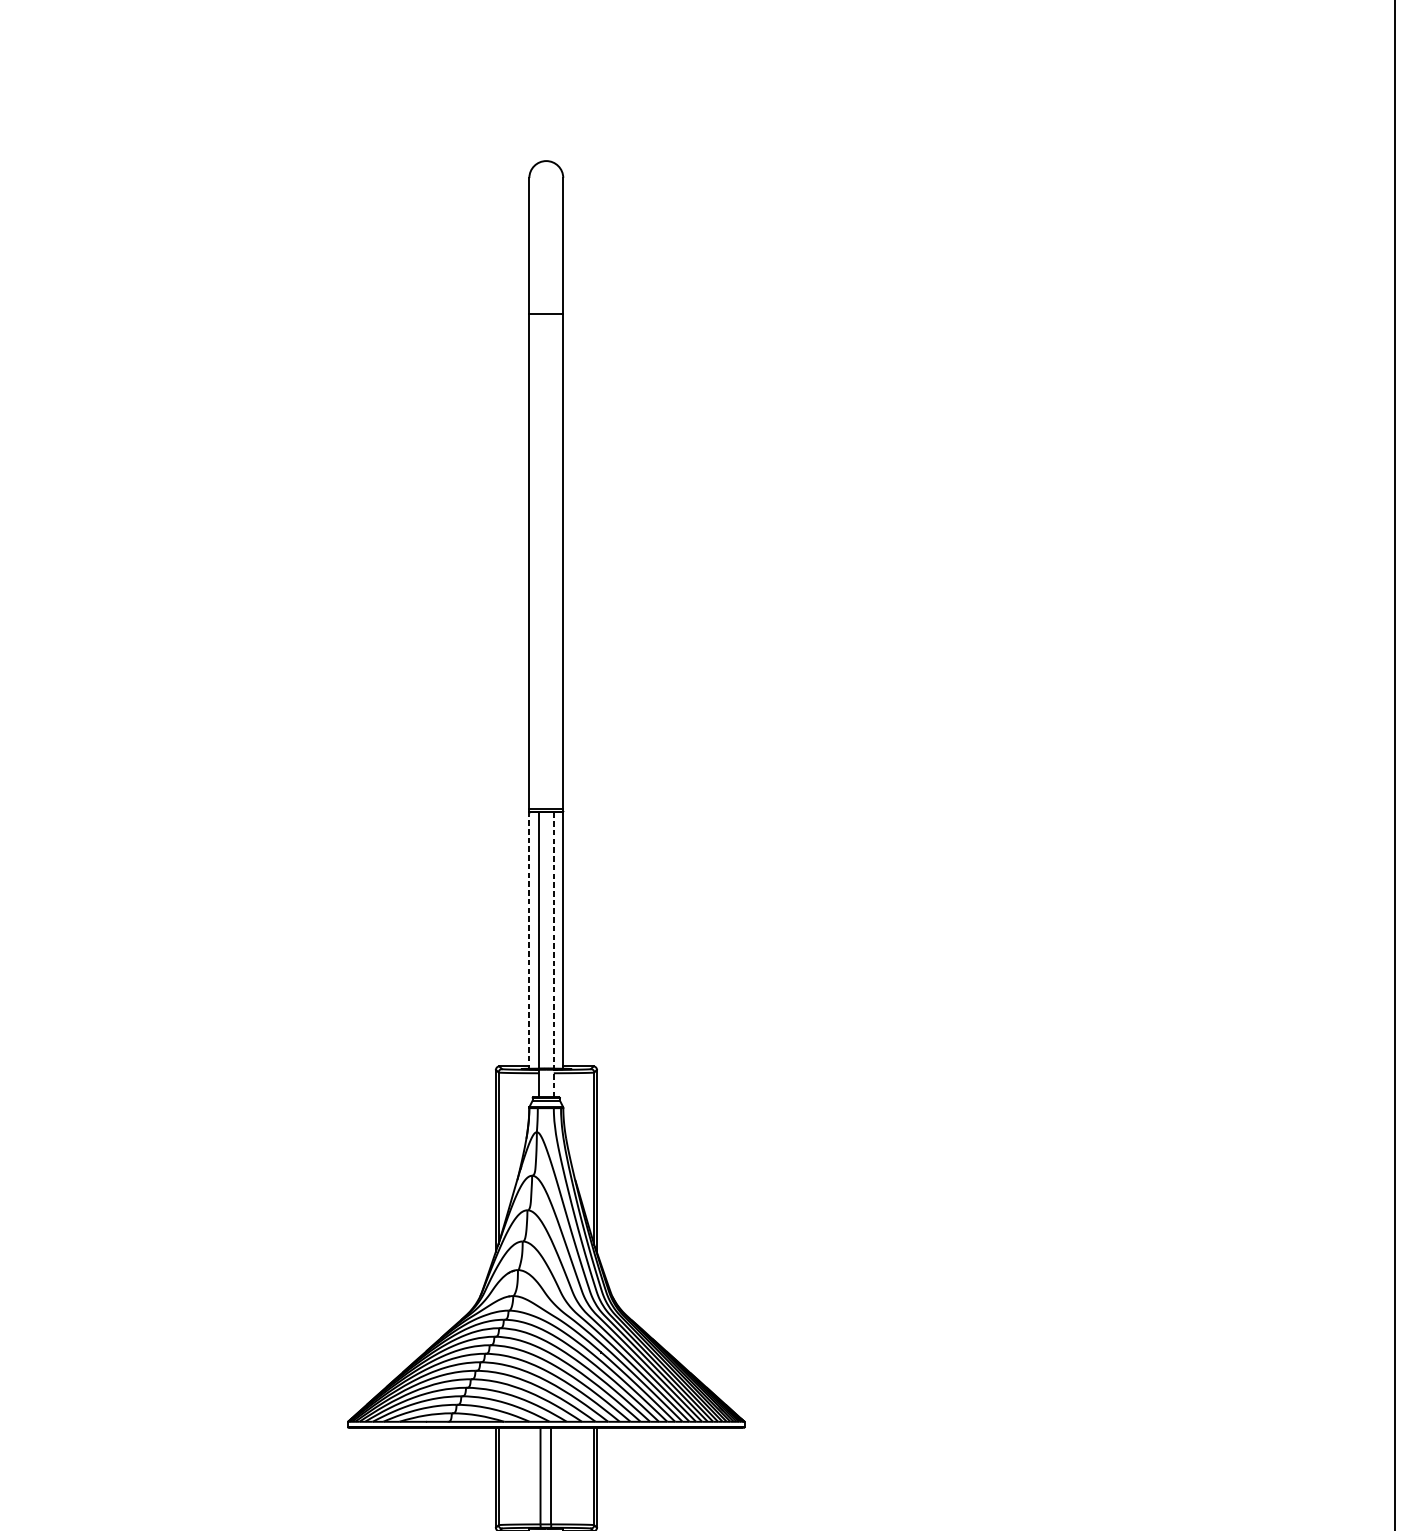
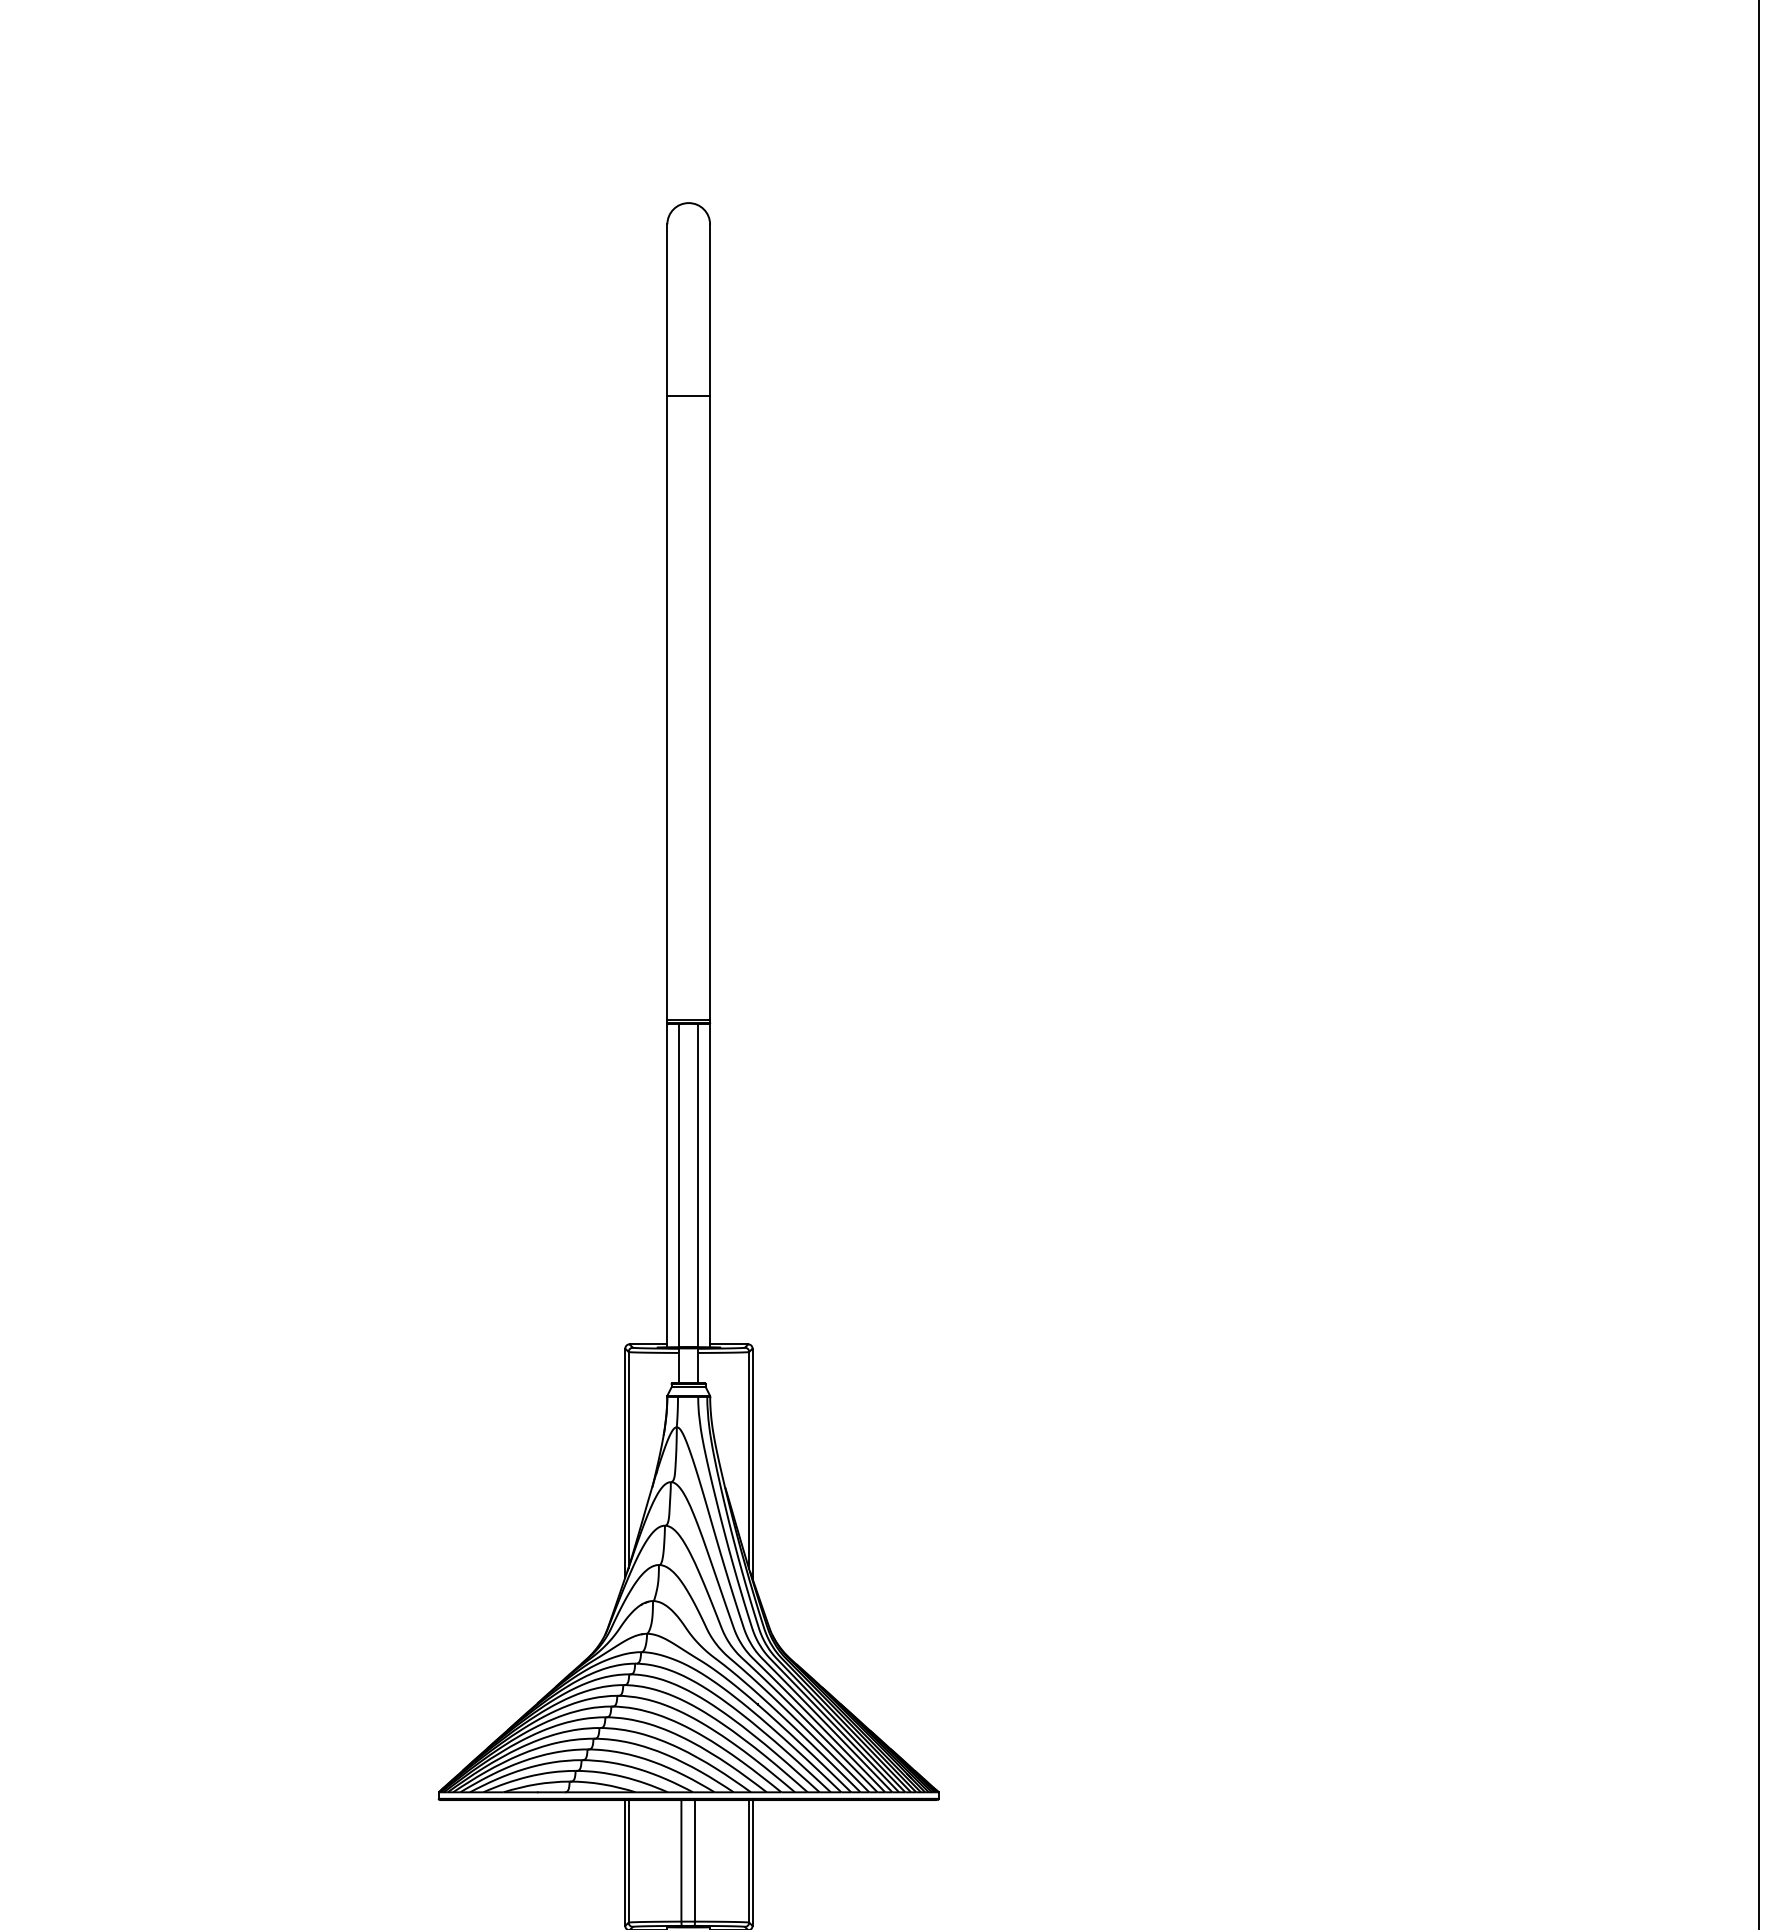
line: (529, 940) -> (667, 1185), dashed -> solid
line: (554, 954) -> (698, 1203), dashed -> solid

